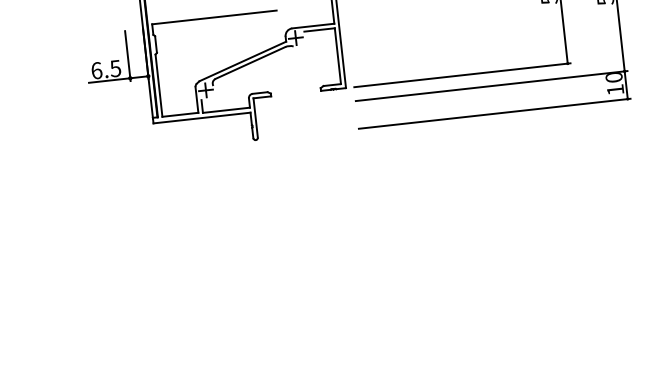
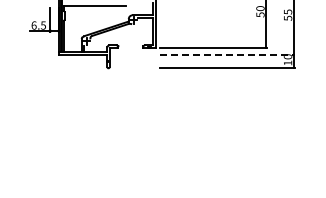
line: (491, 86) -> (227, 54), solid -> dashed

